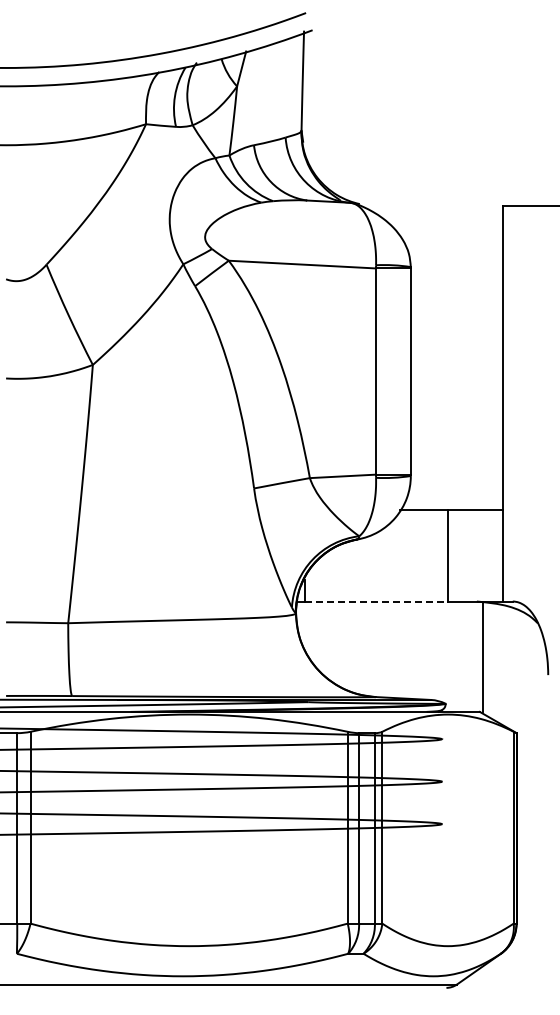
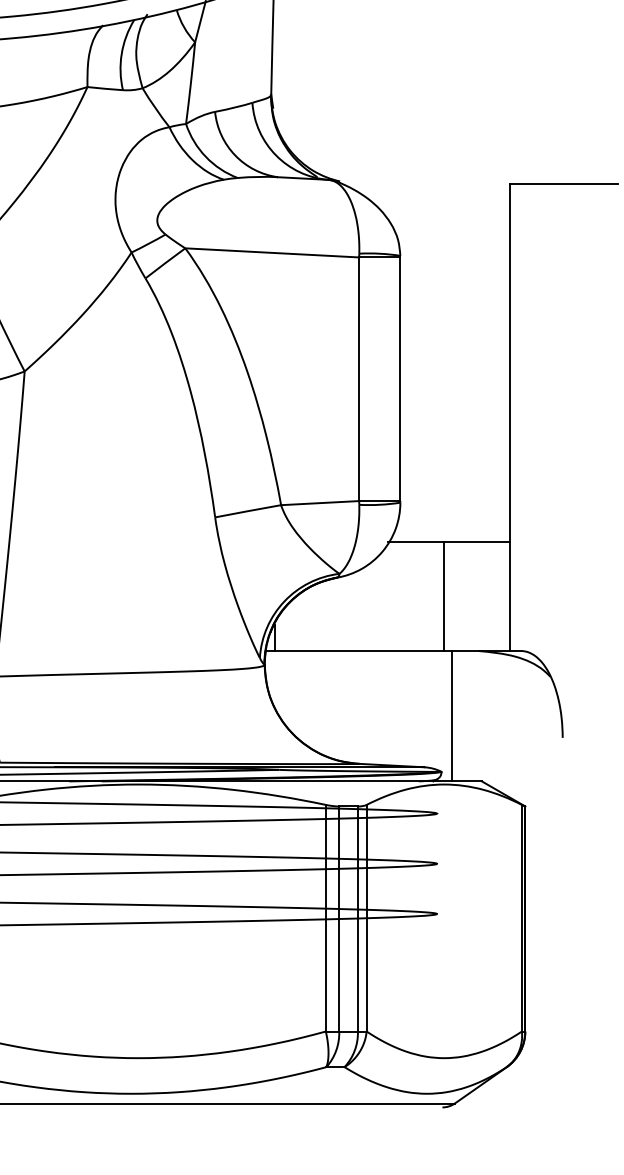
line: (376, 601) -> (359, 650), dashed -> solid
line: (483, 656) -> (451, 715), moved

